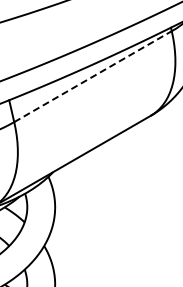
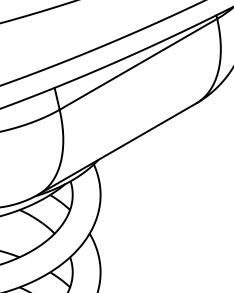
line: (93, 76) -> (138, 64), dashed -> solid

